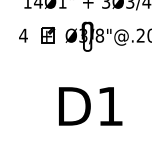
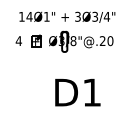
text: (90, 106) -> (77, 92), moved

